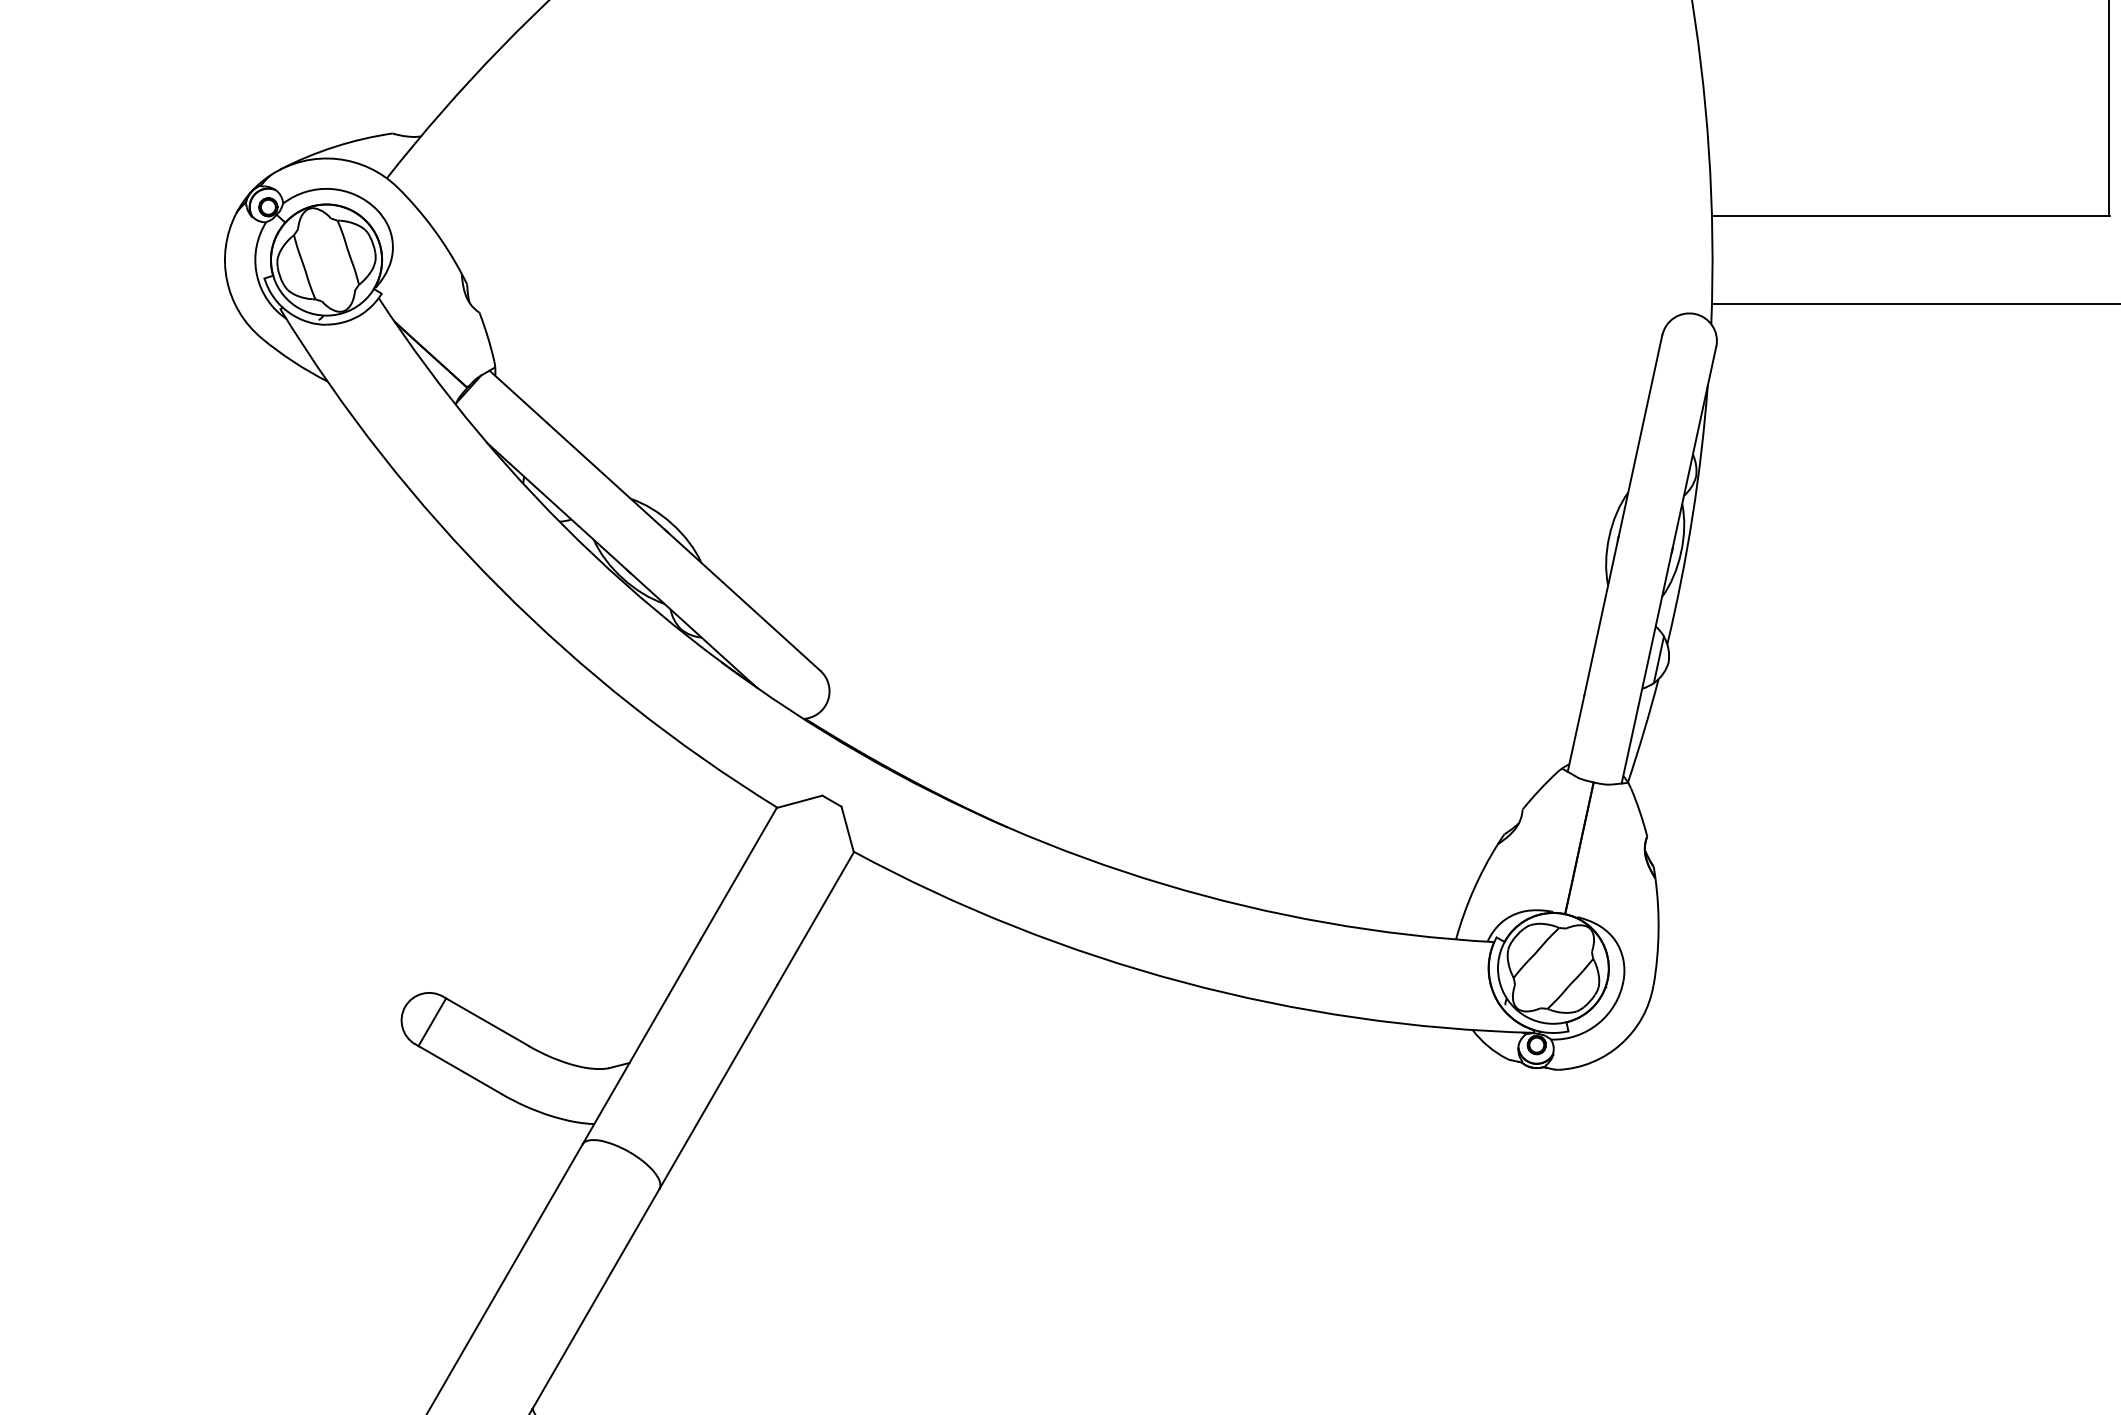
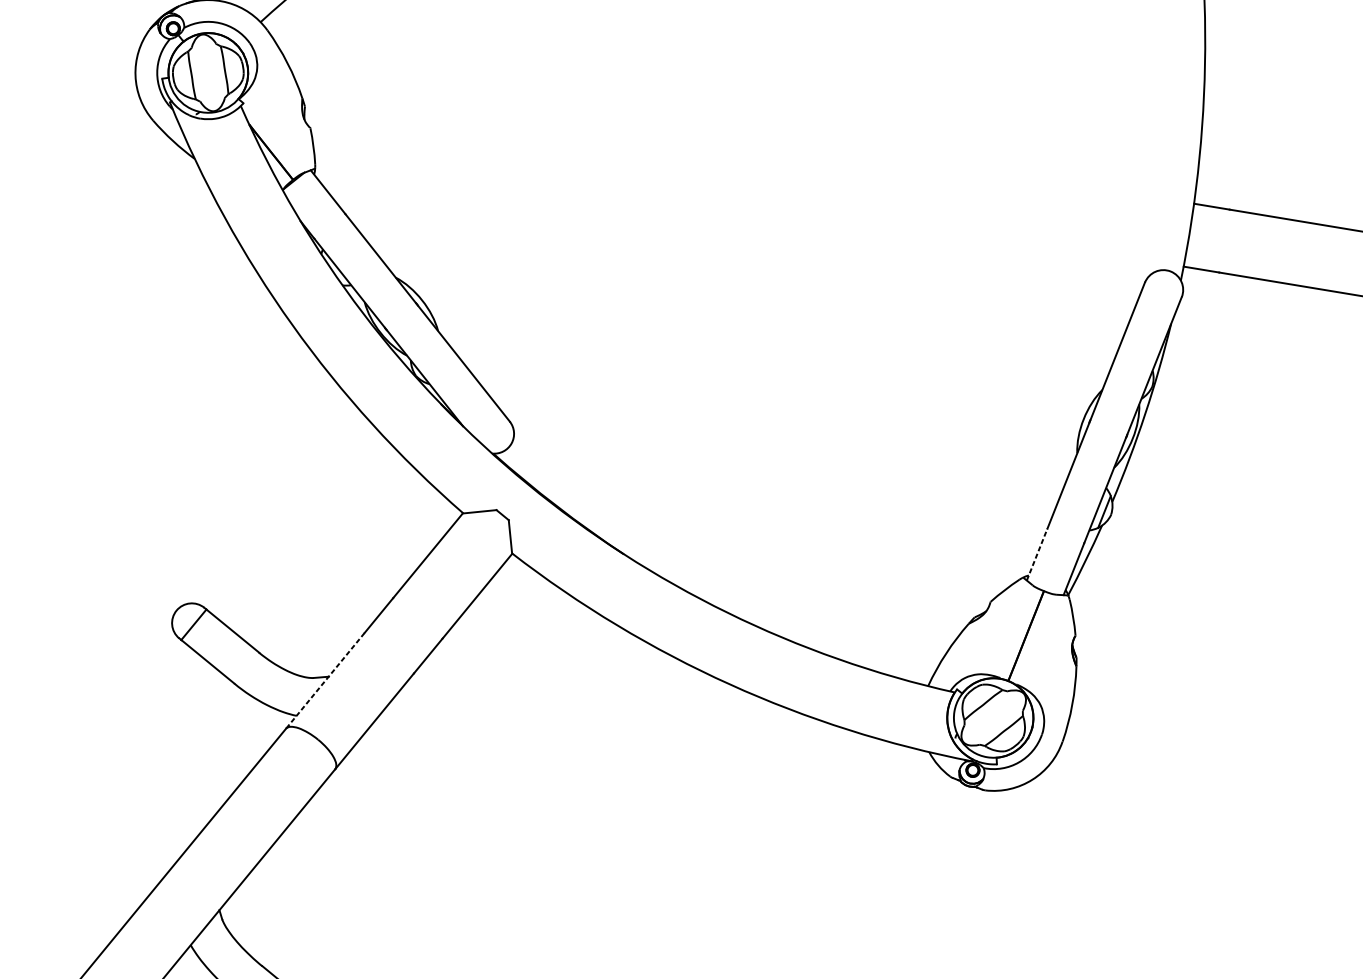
line: (1576, 733) -> (1037, 554), solid -> dashed
line: (625, 1069) -> (325, 680), solid -> dashed

